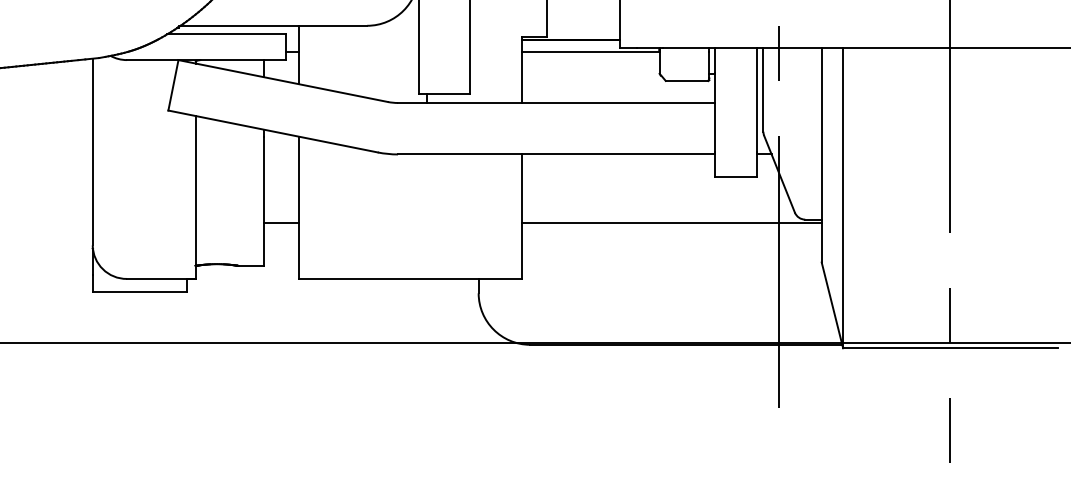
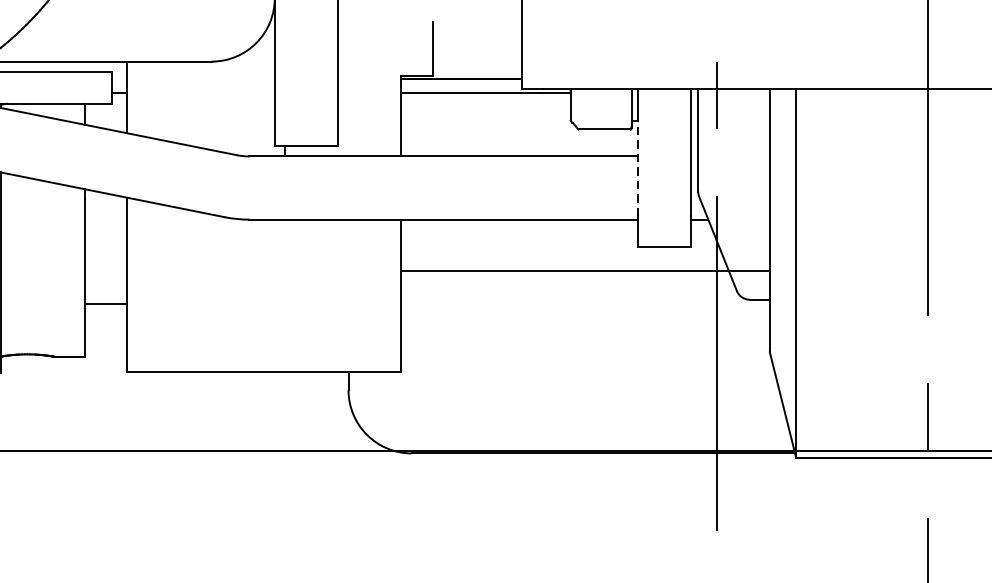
line: (714, 111) -> (638, 166), solid -> dashed
line: (671, 223) -> (585, 271), moved

